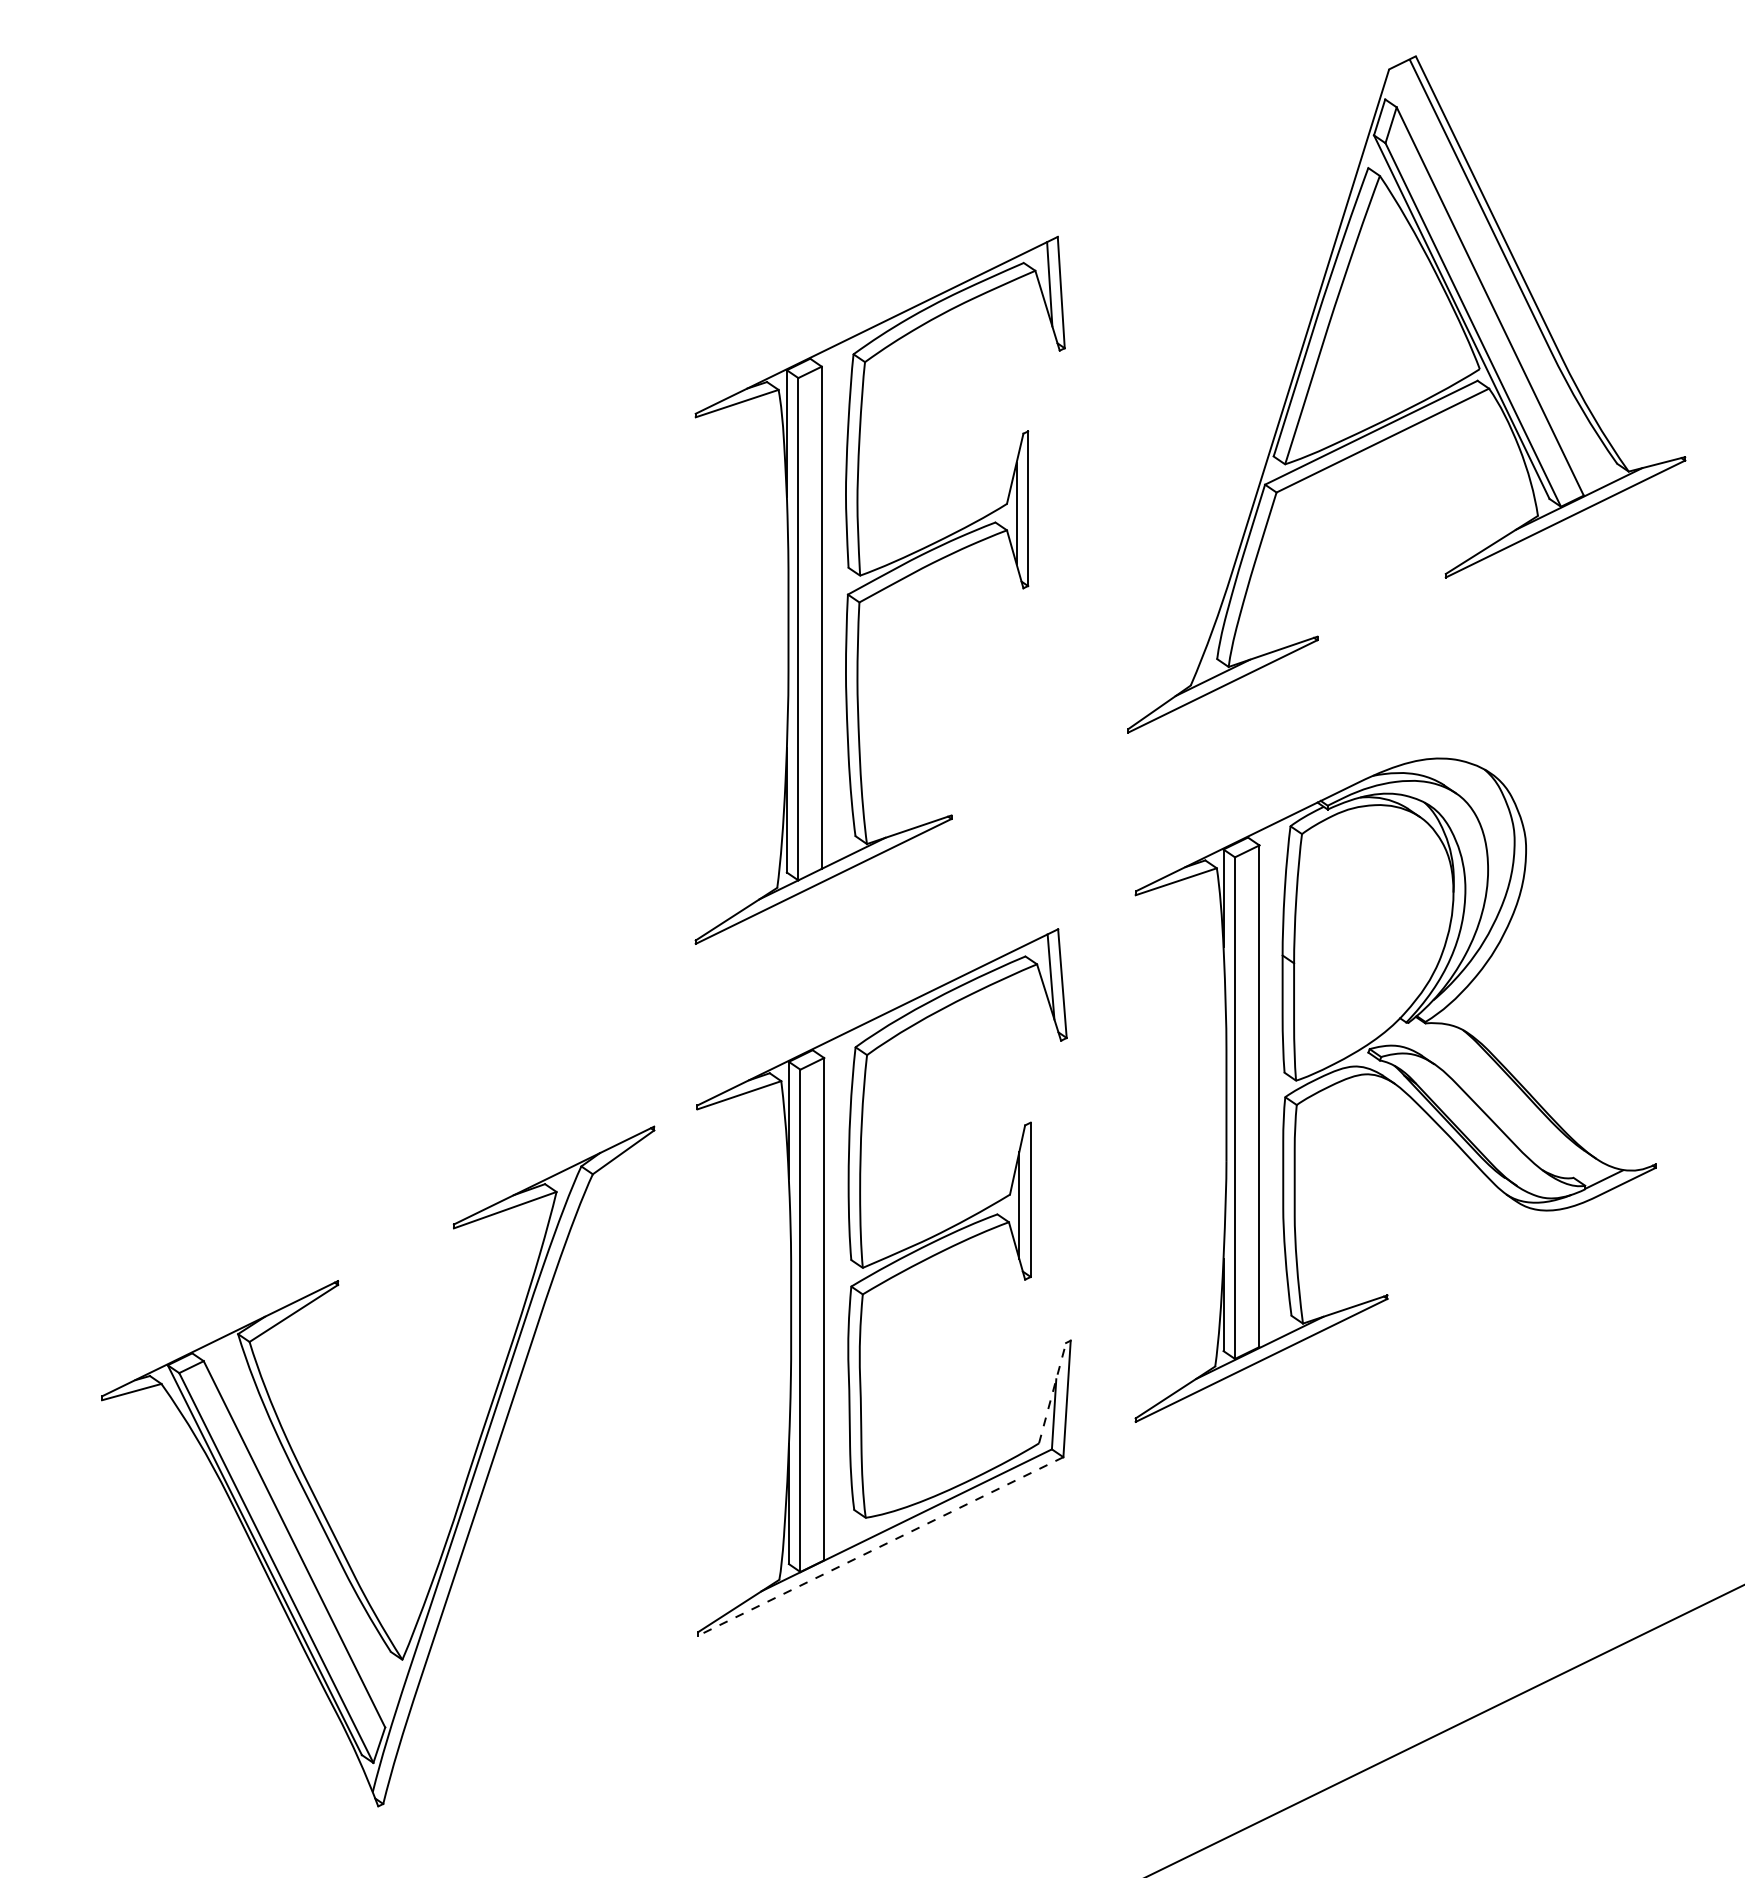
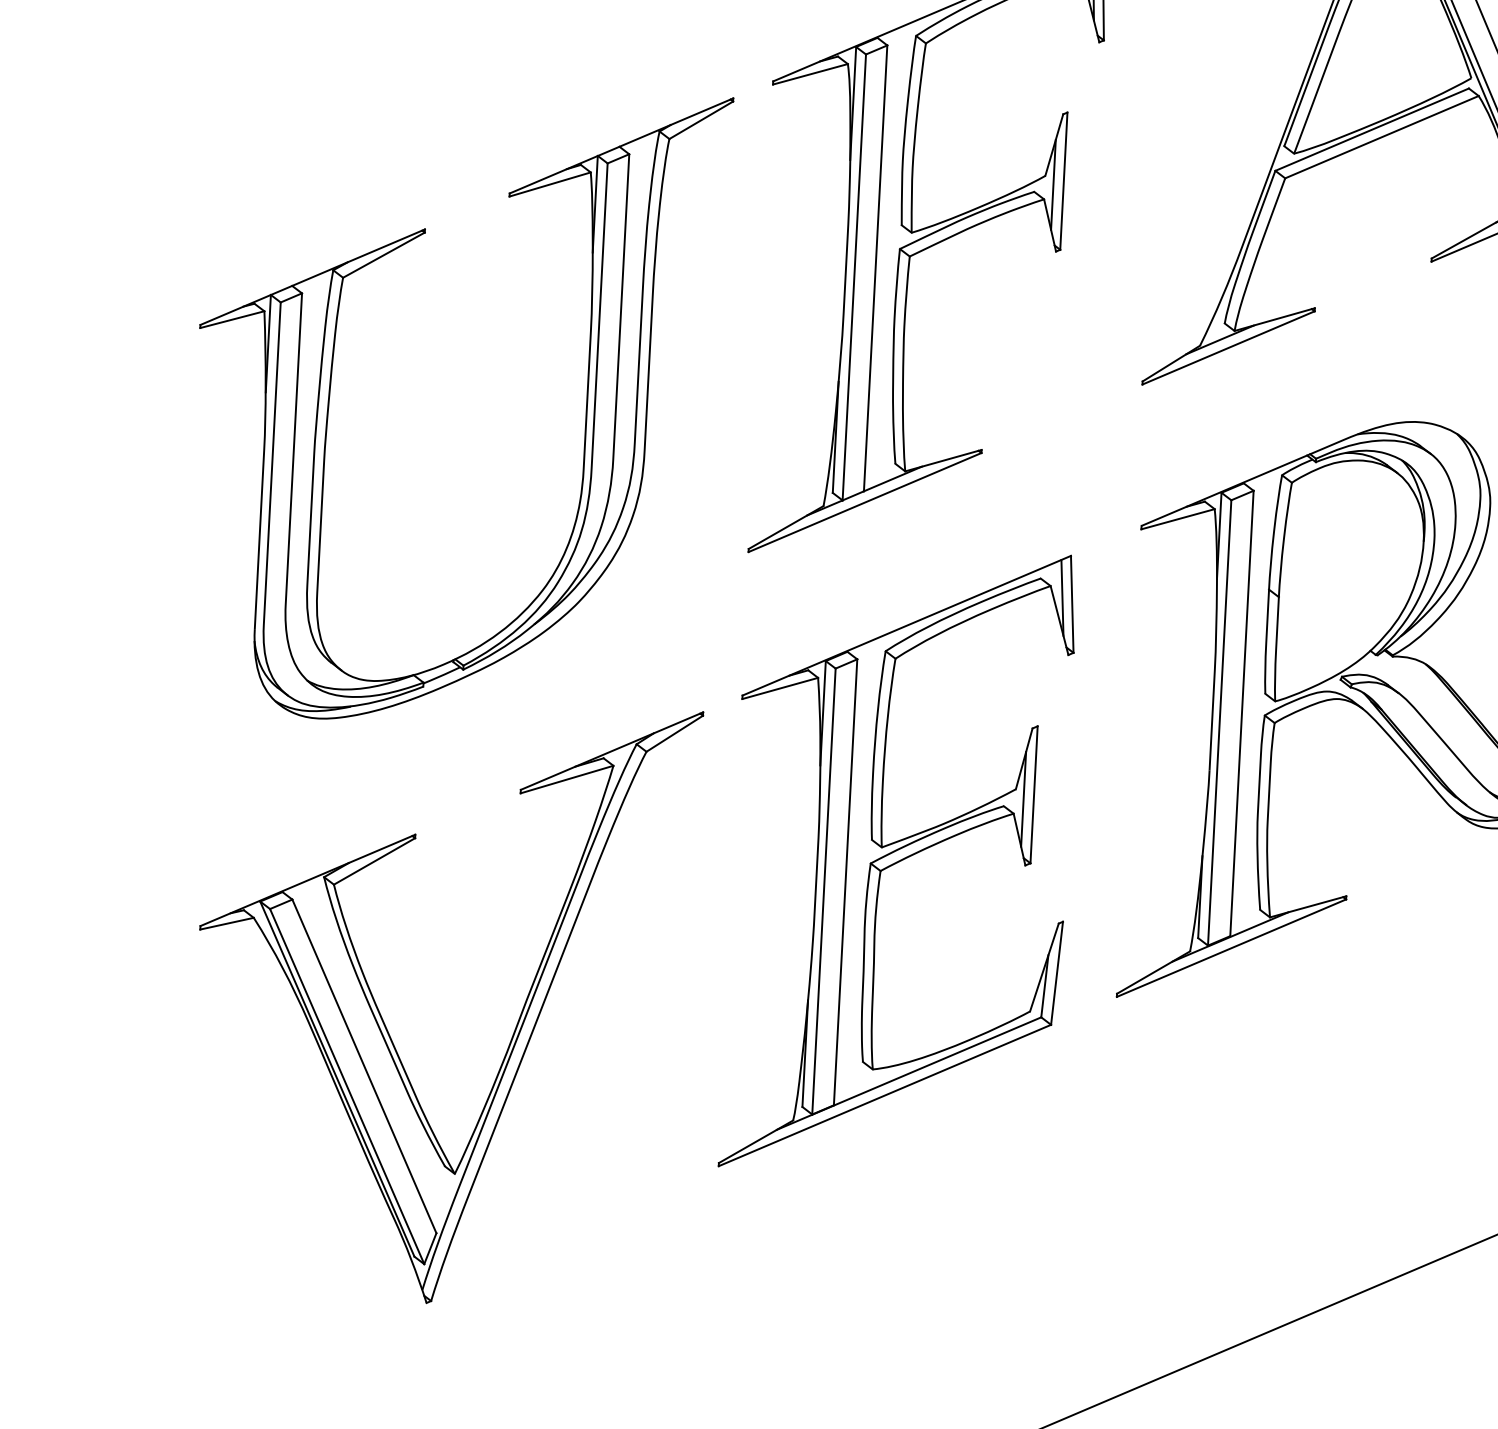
part: (216, 795) -> (330, 397), added
line: (1052, 1393) -> (1044, 967), dashed -> solid
line: (880, 1546) -> (884, 1095), dashed -> solid

